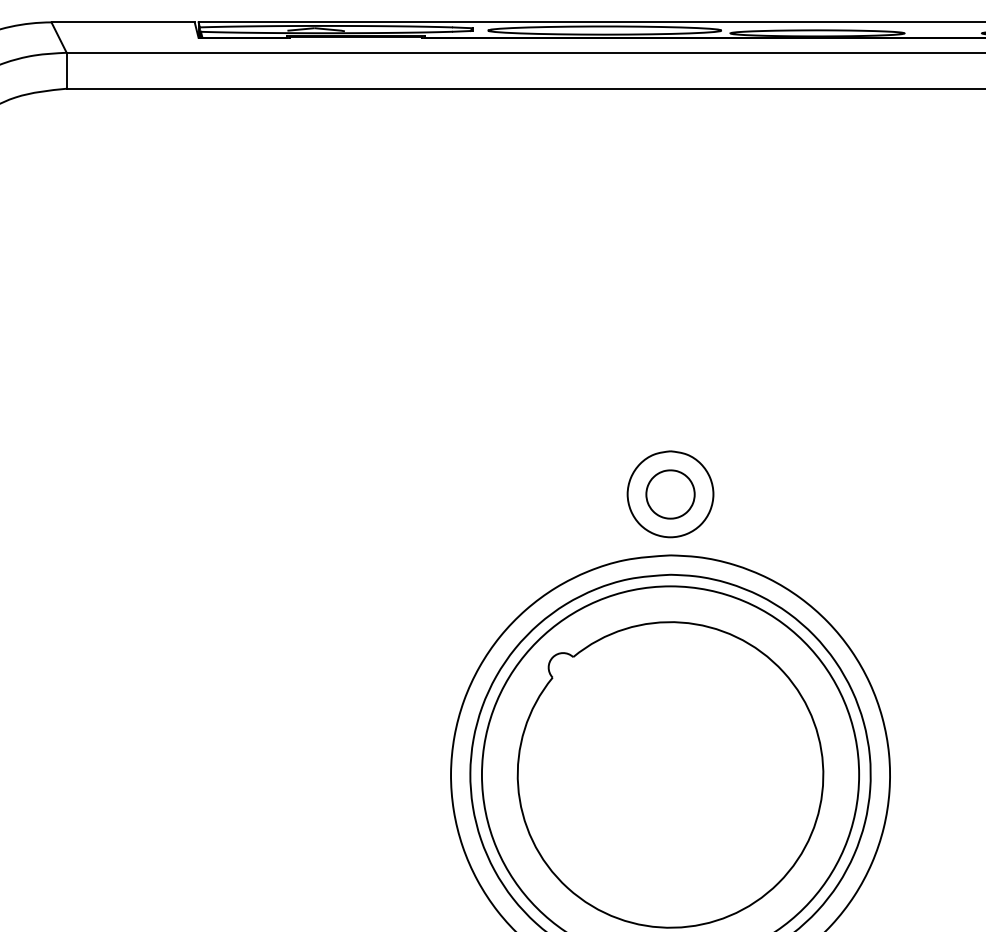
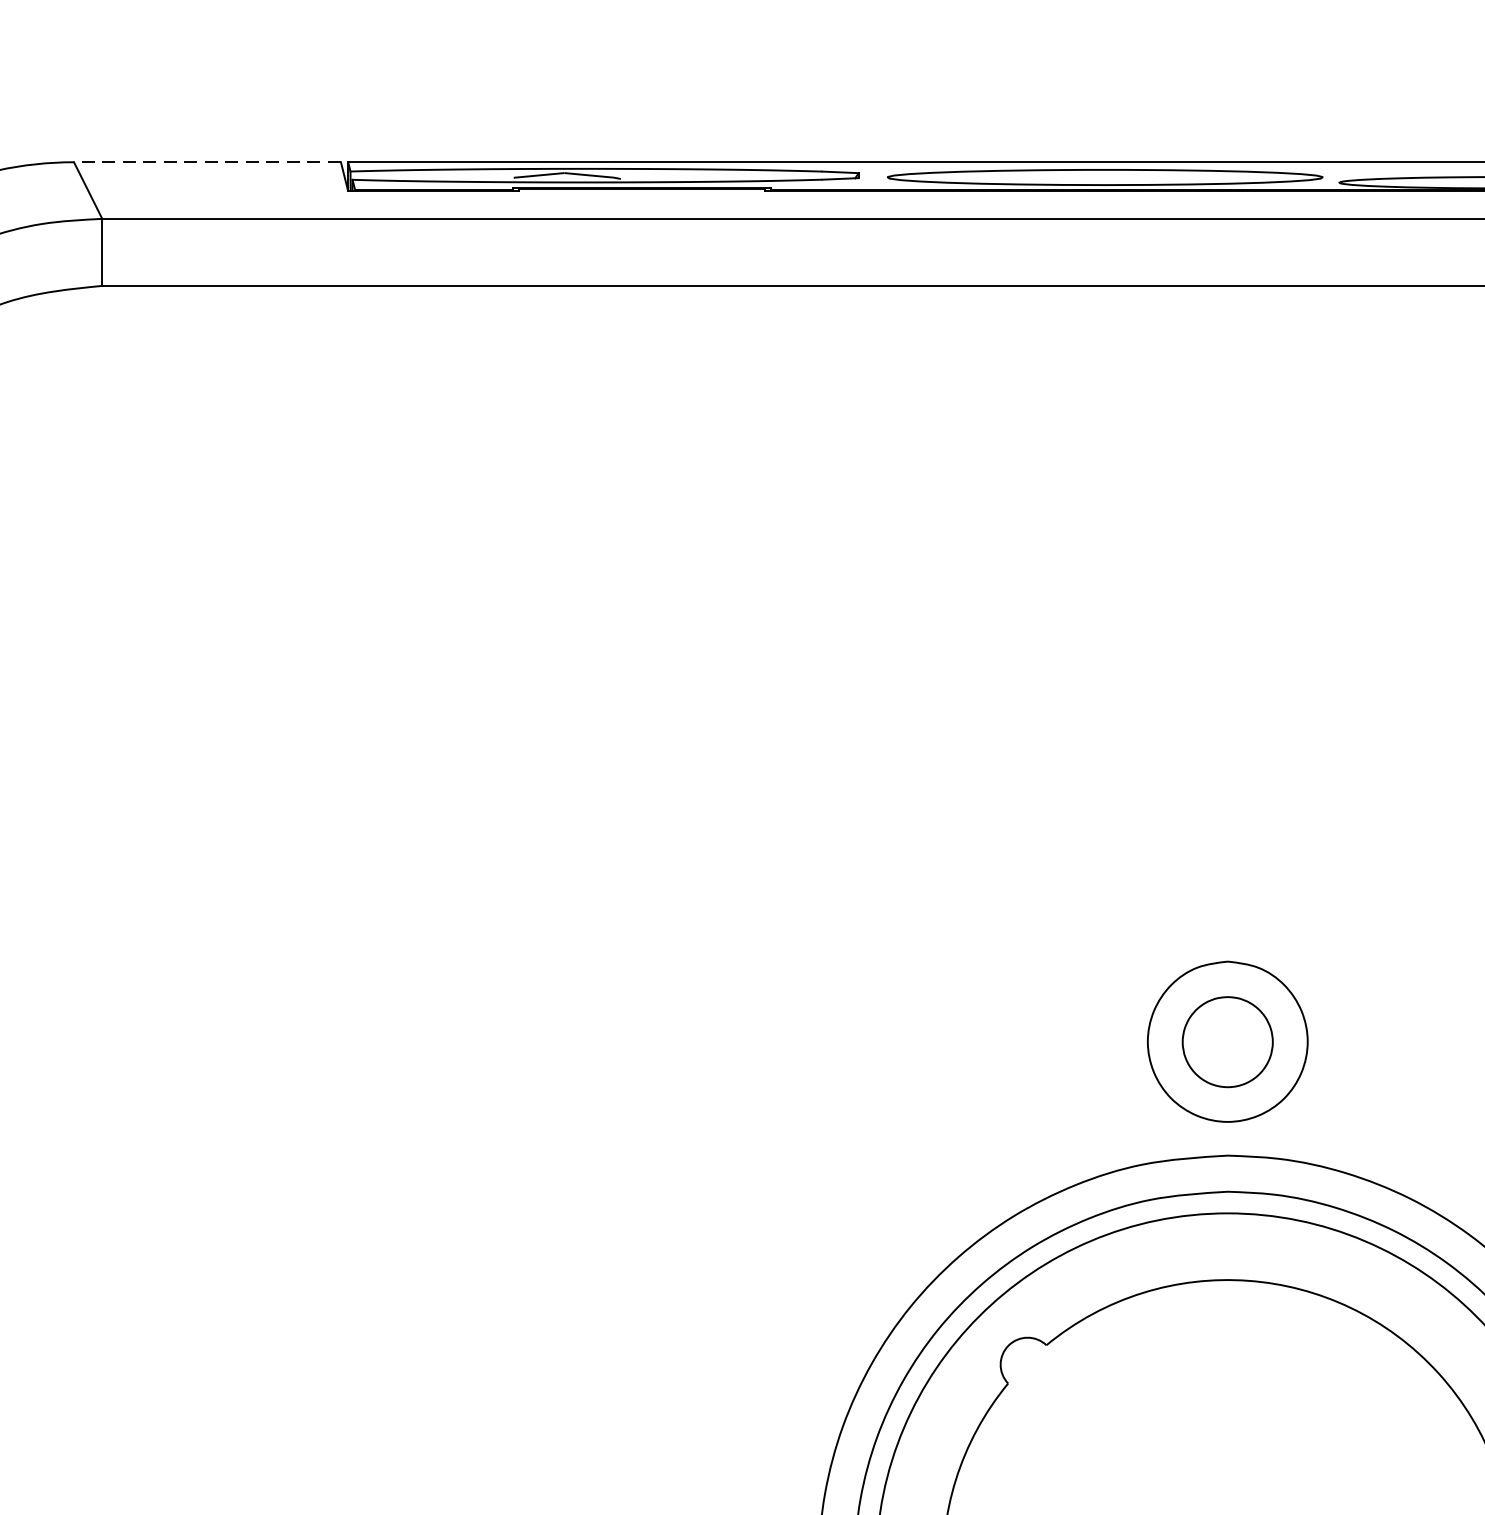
line: (123, 22) -> (208, 162), solid -> dashed

